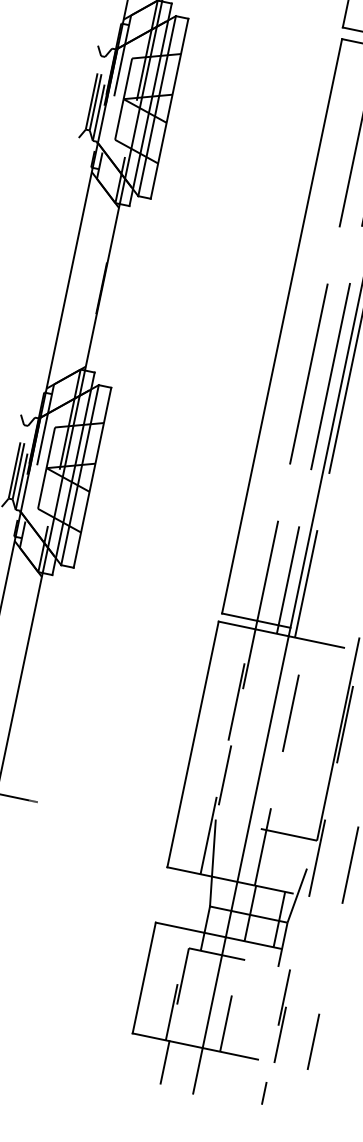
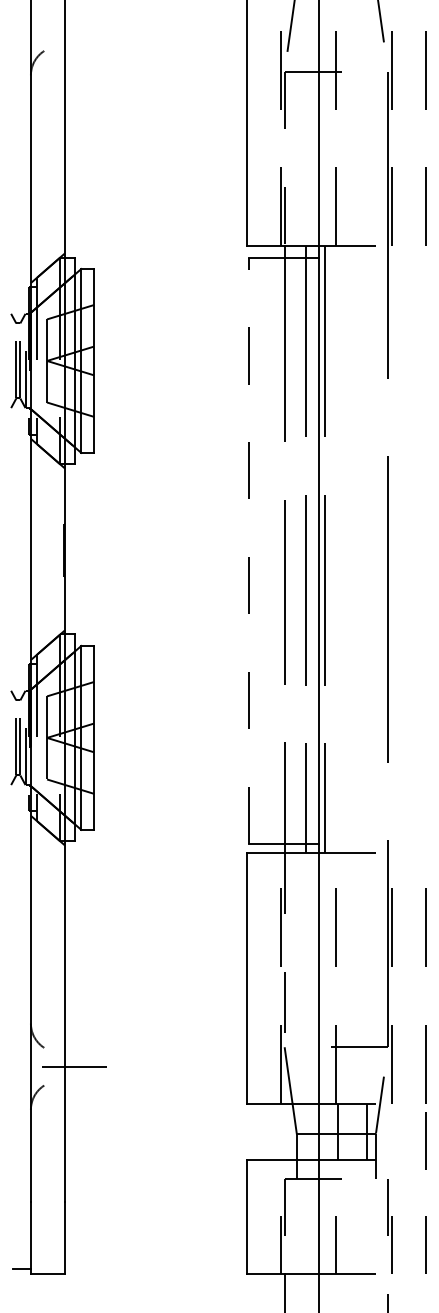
line: (281, 325) -> (248, 550), solid -> dashed
line: (334, 939) -> (425, 1140), added

